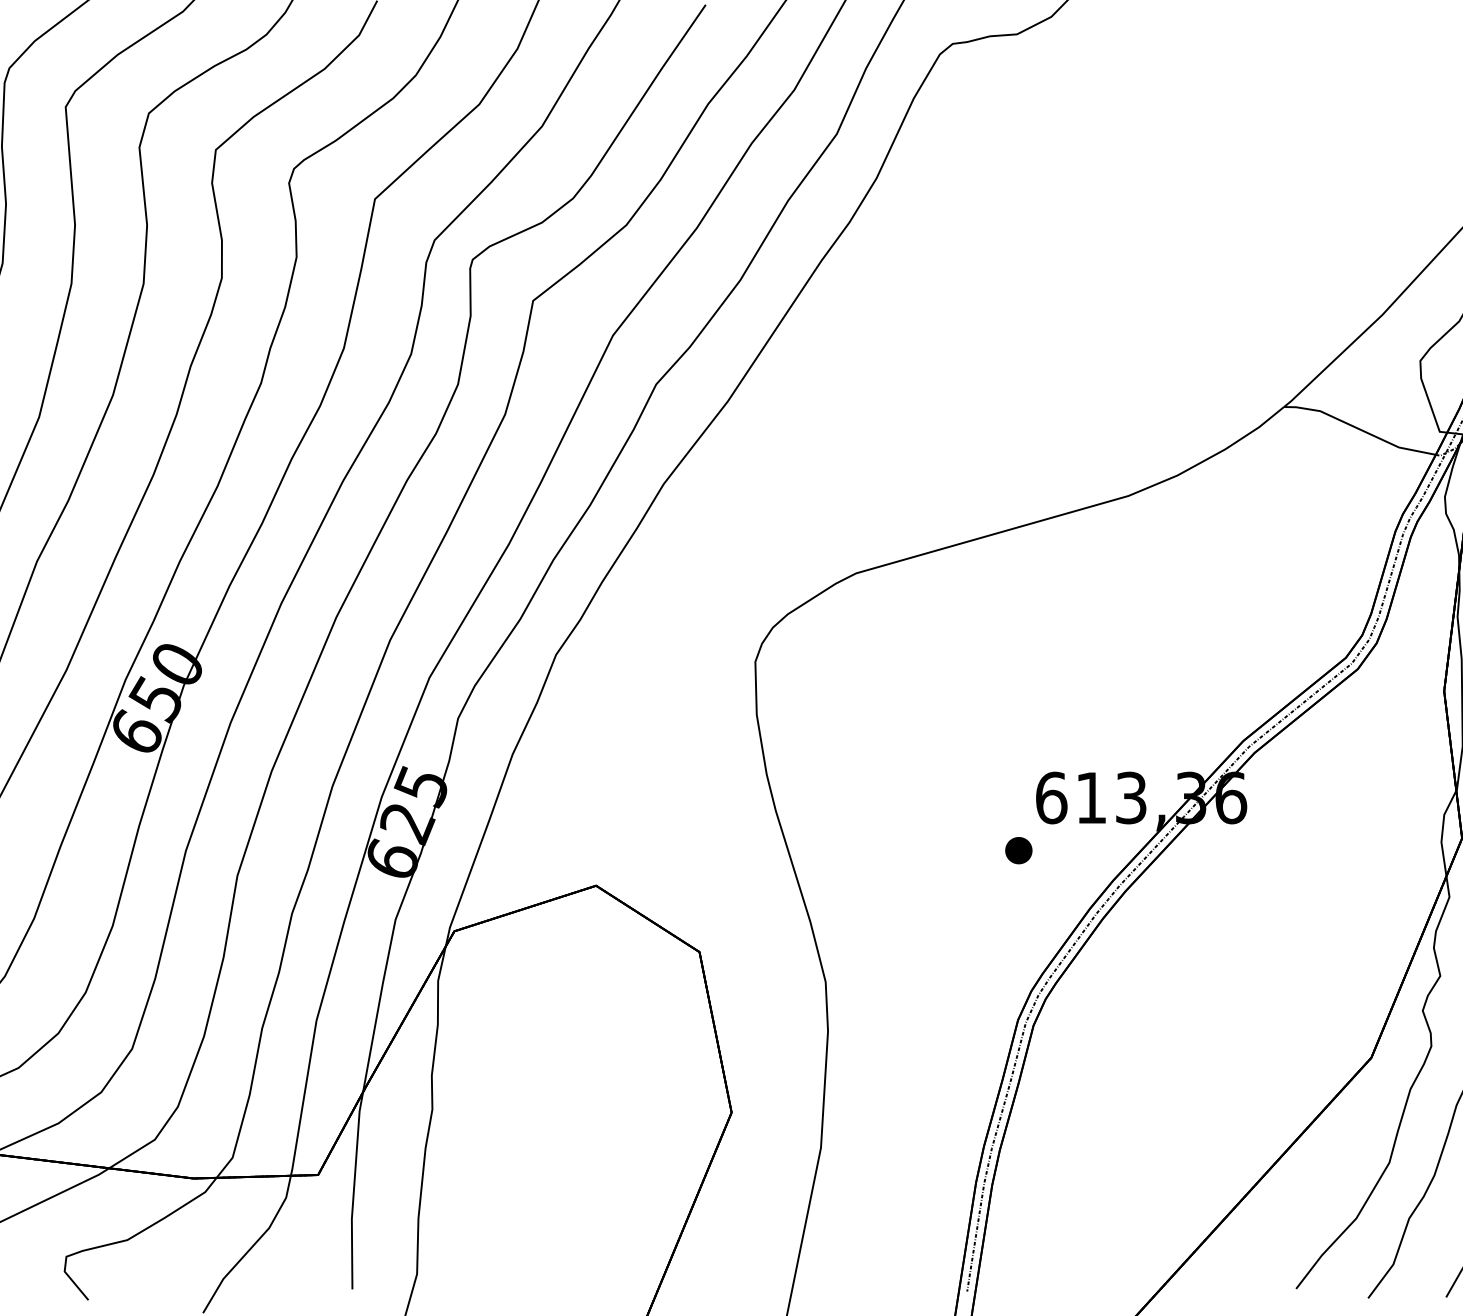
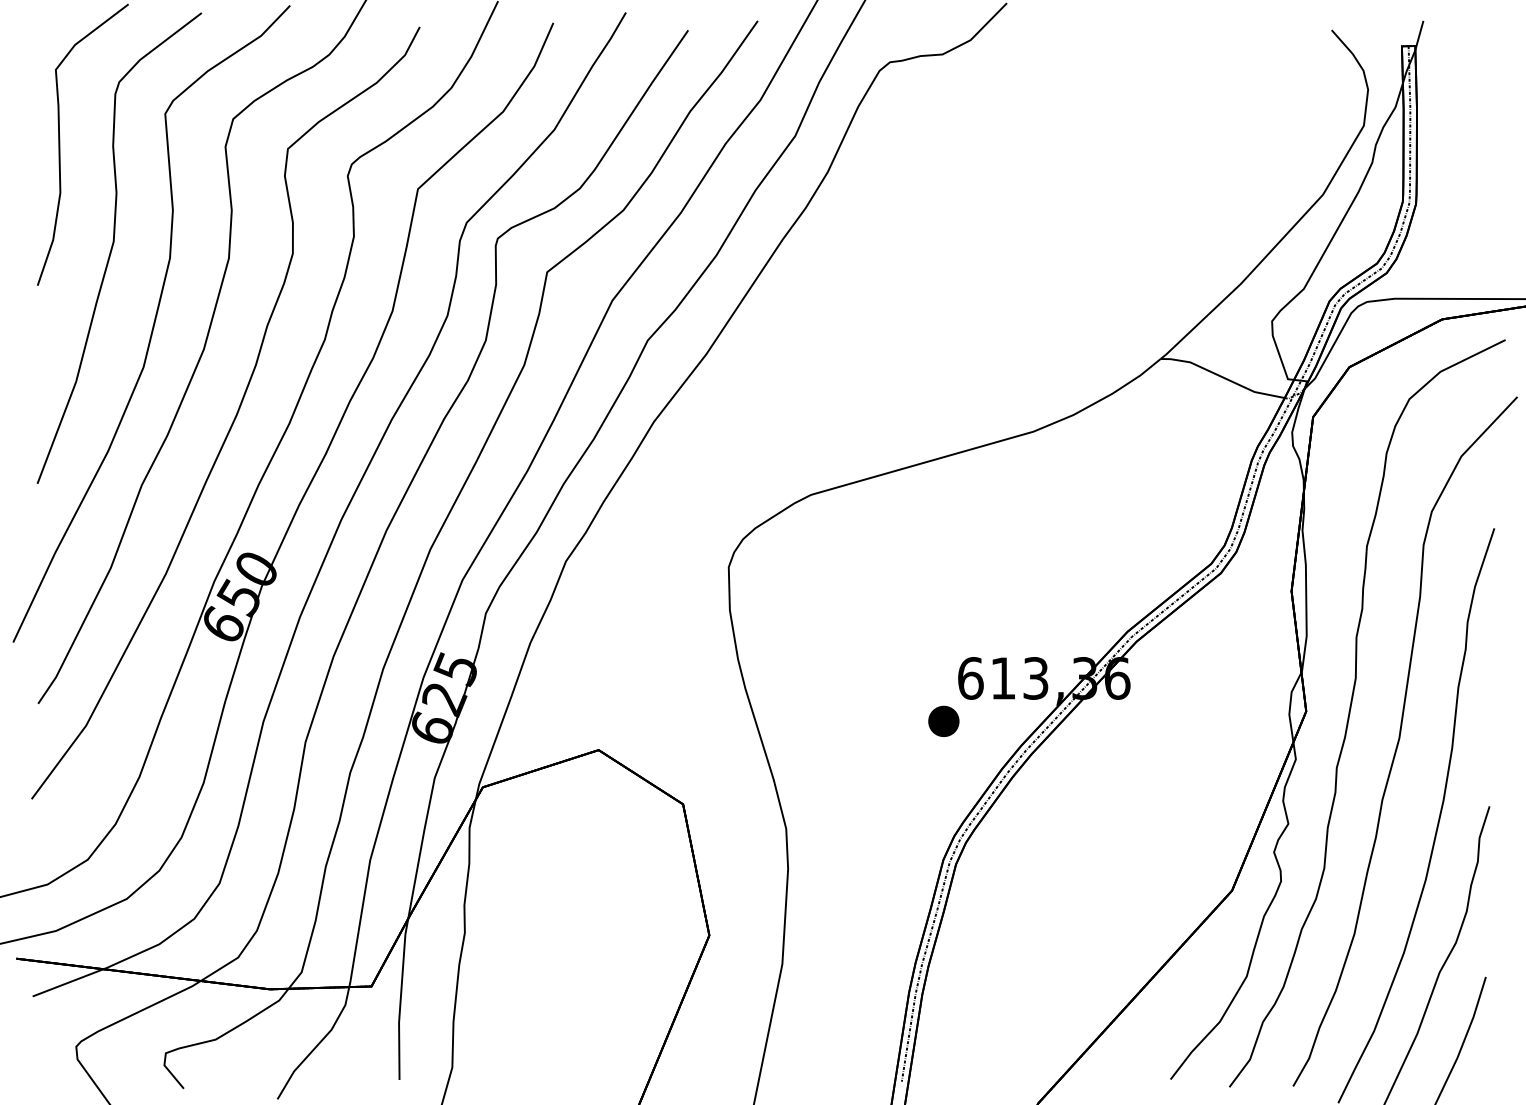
part: (1019, 850) -> (944, 721), size x1.4

